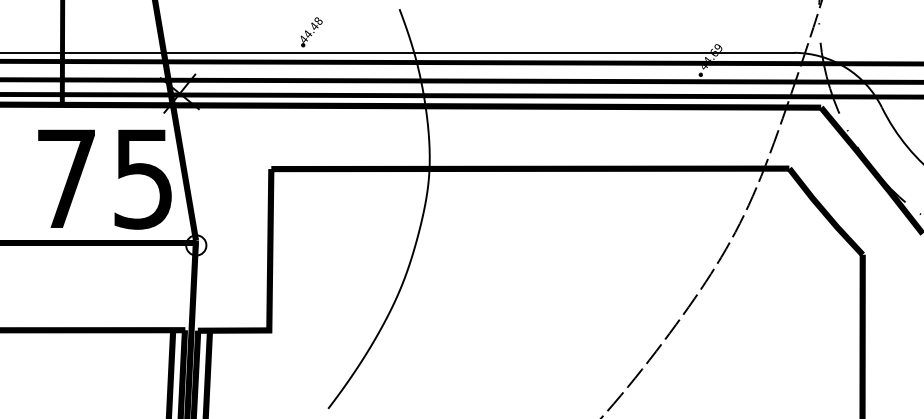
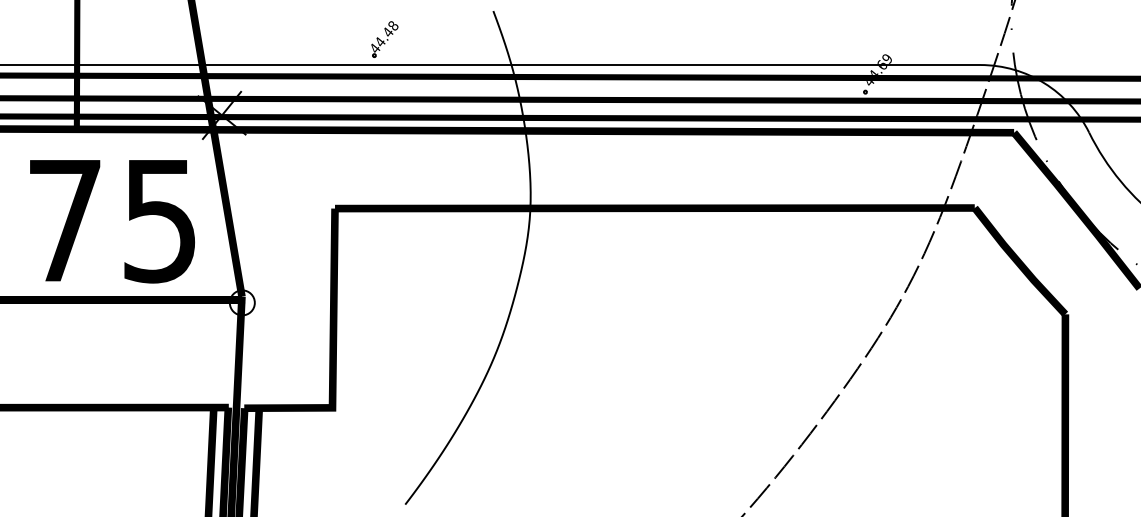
text: (104, 179) -> (112, 221), moved

